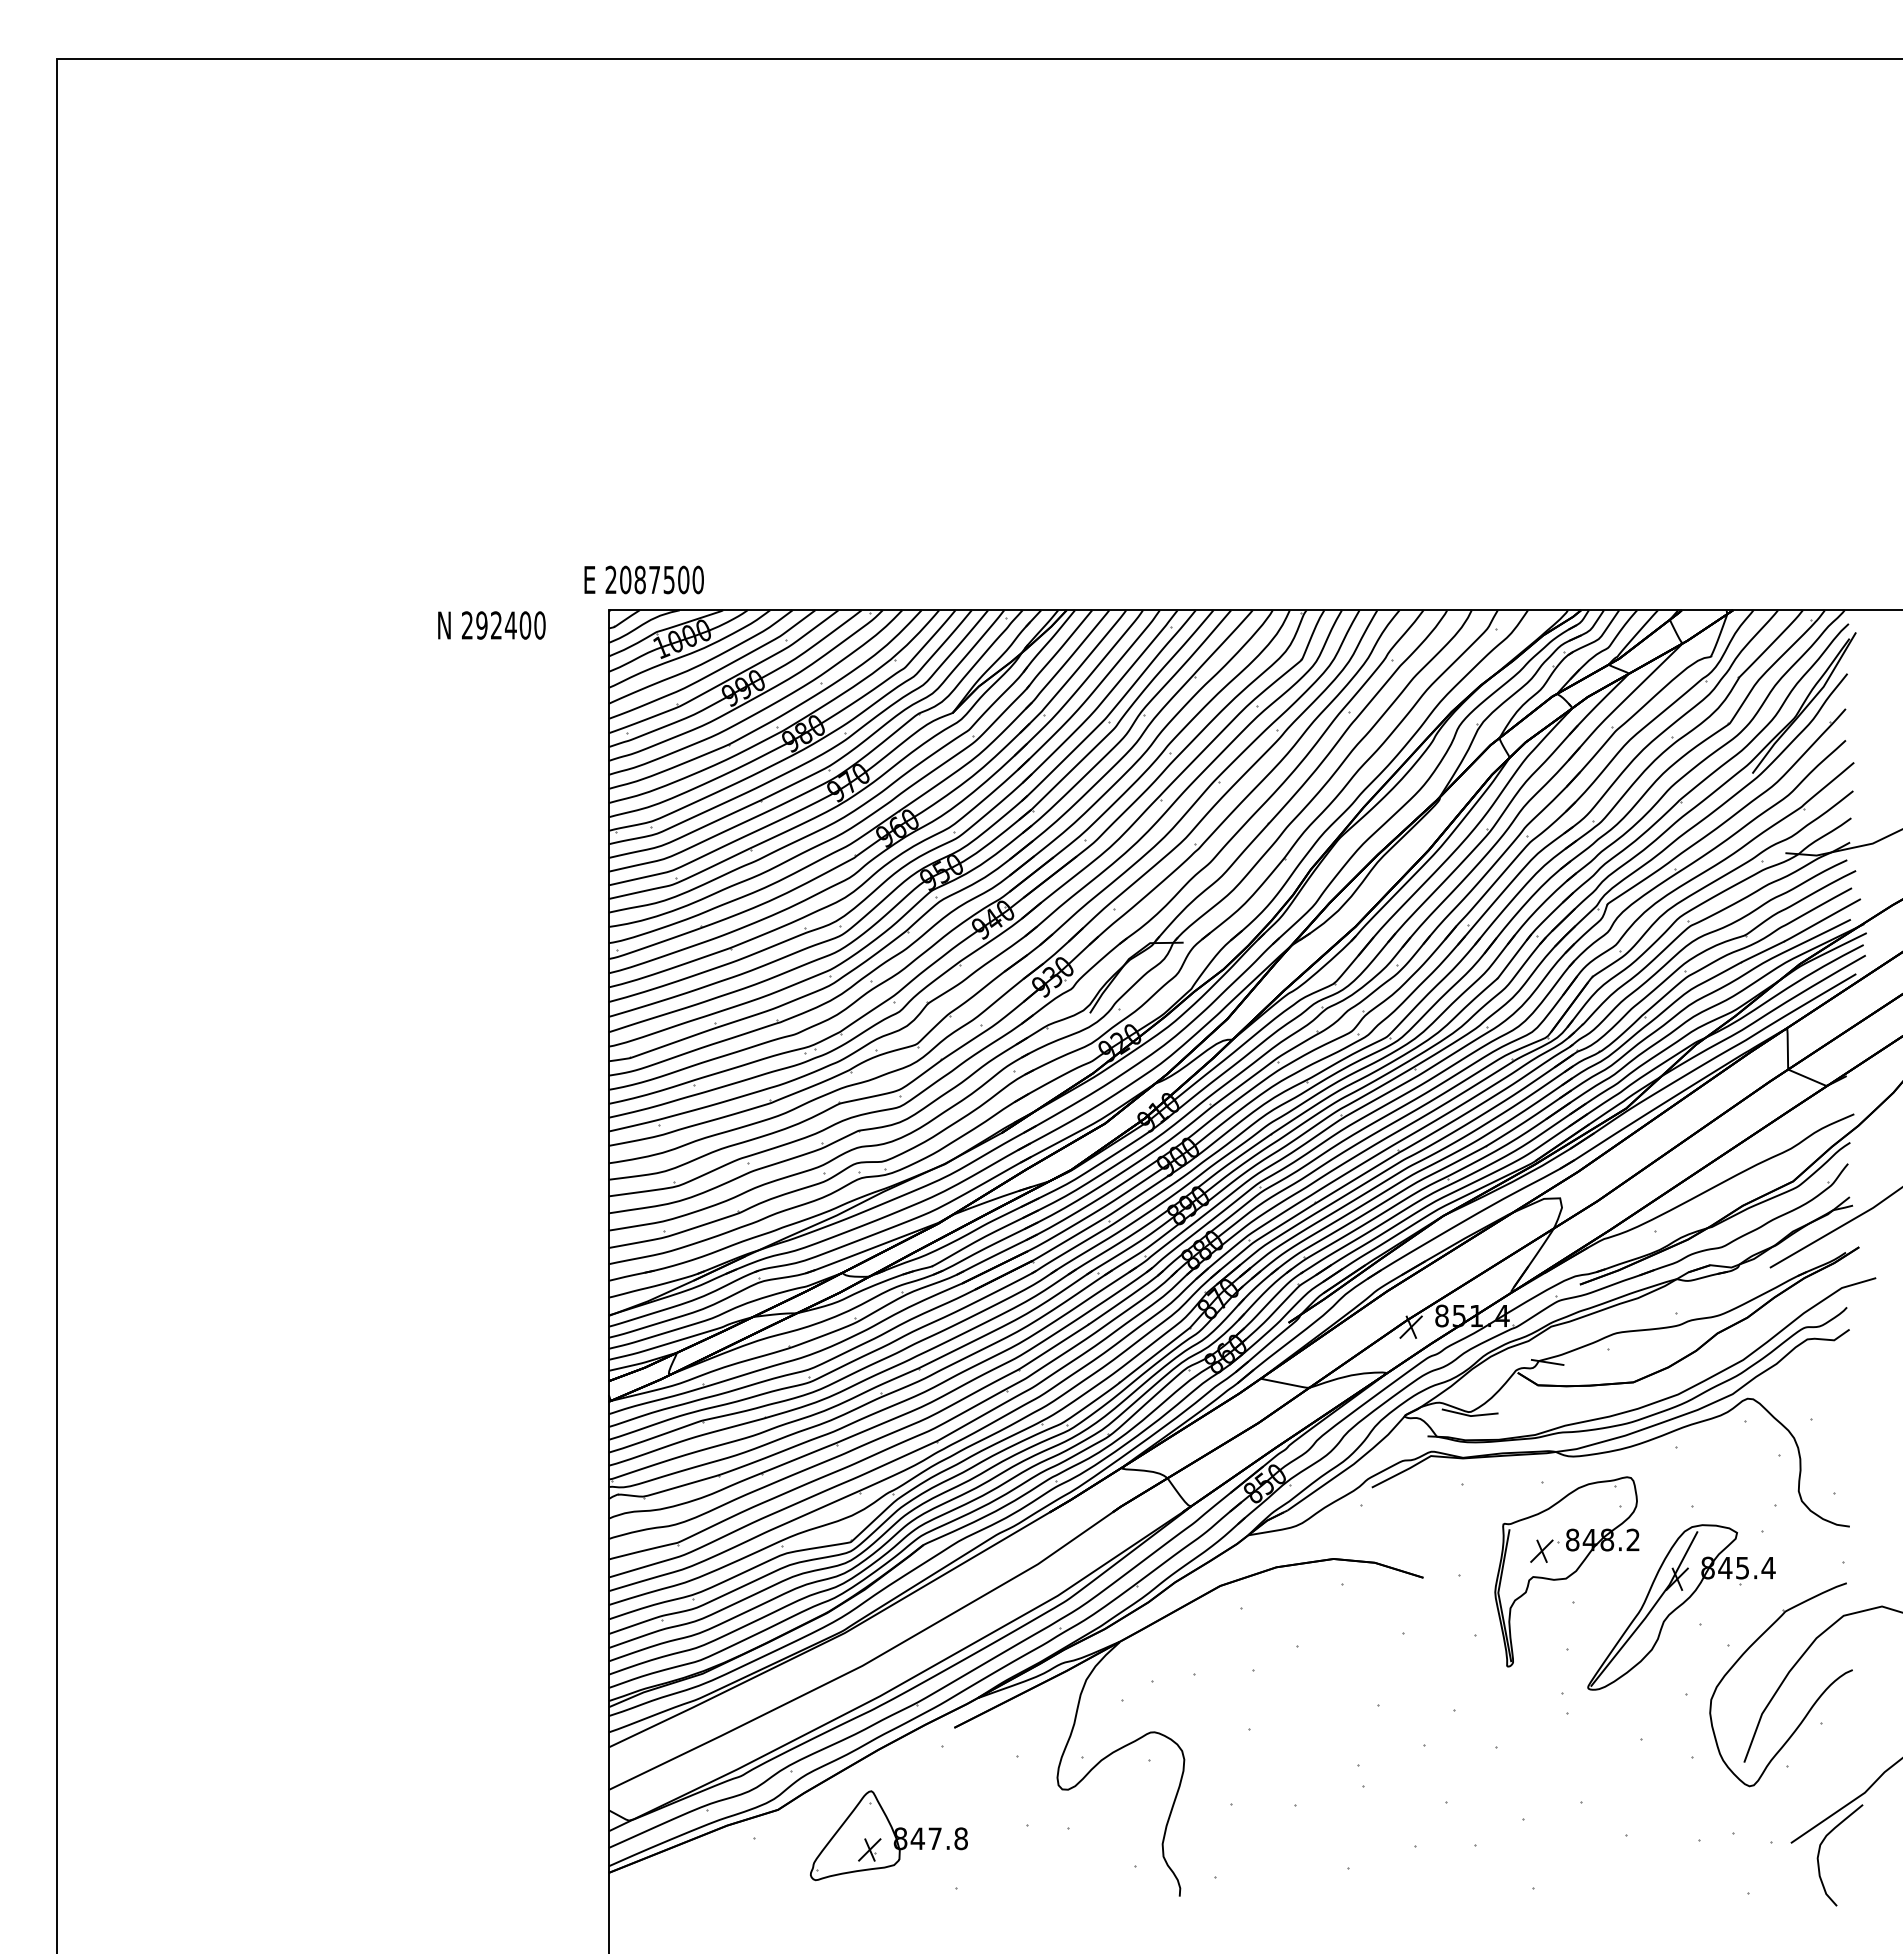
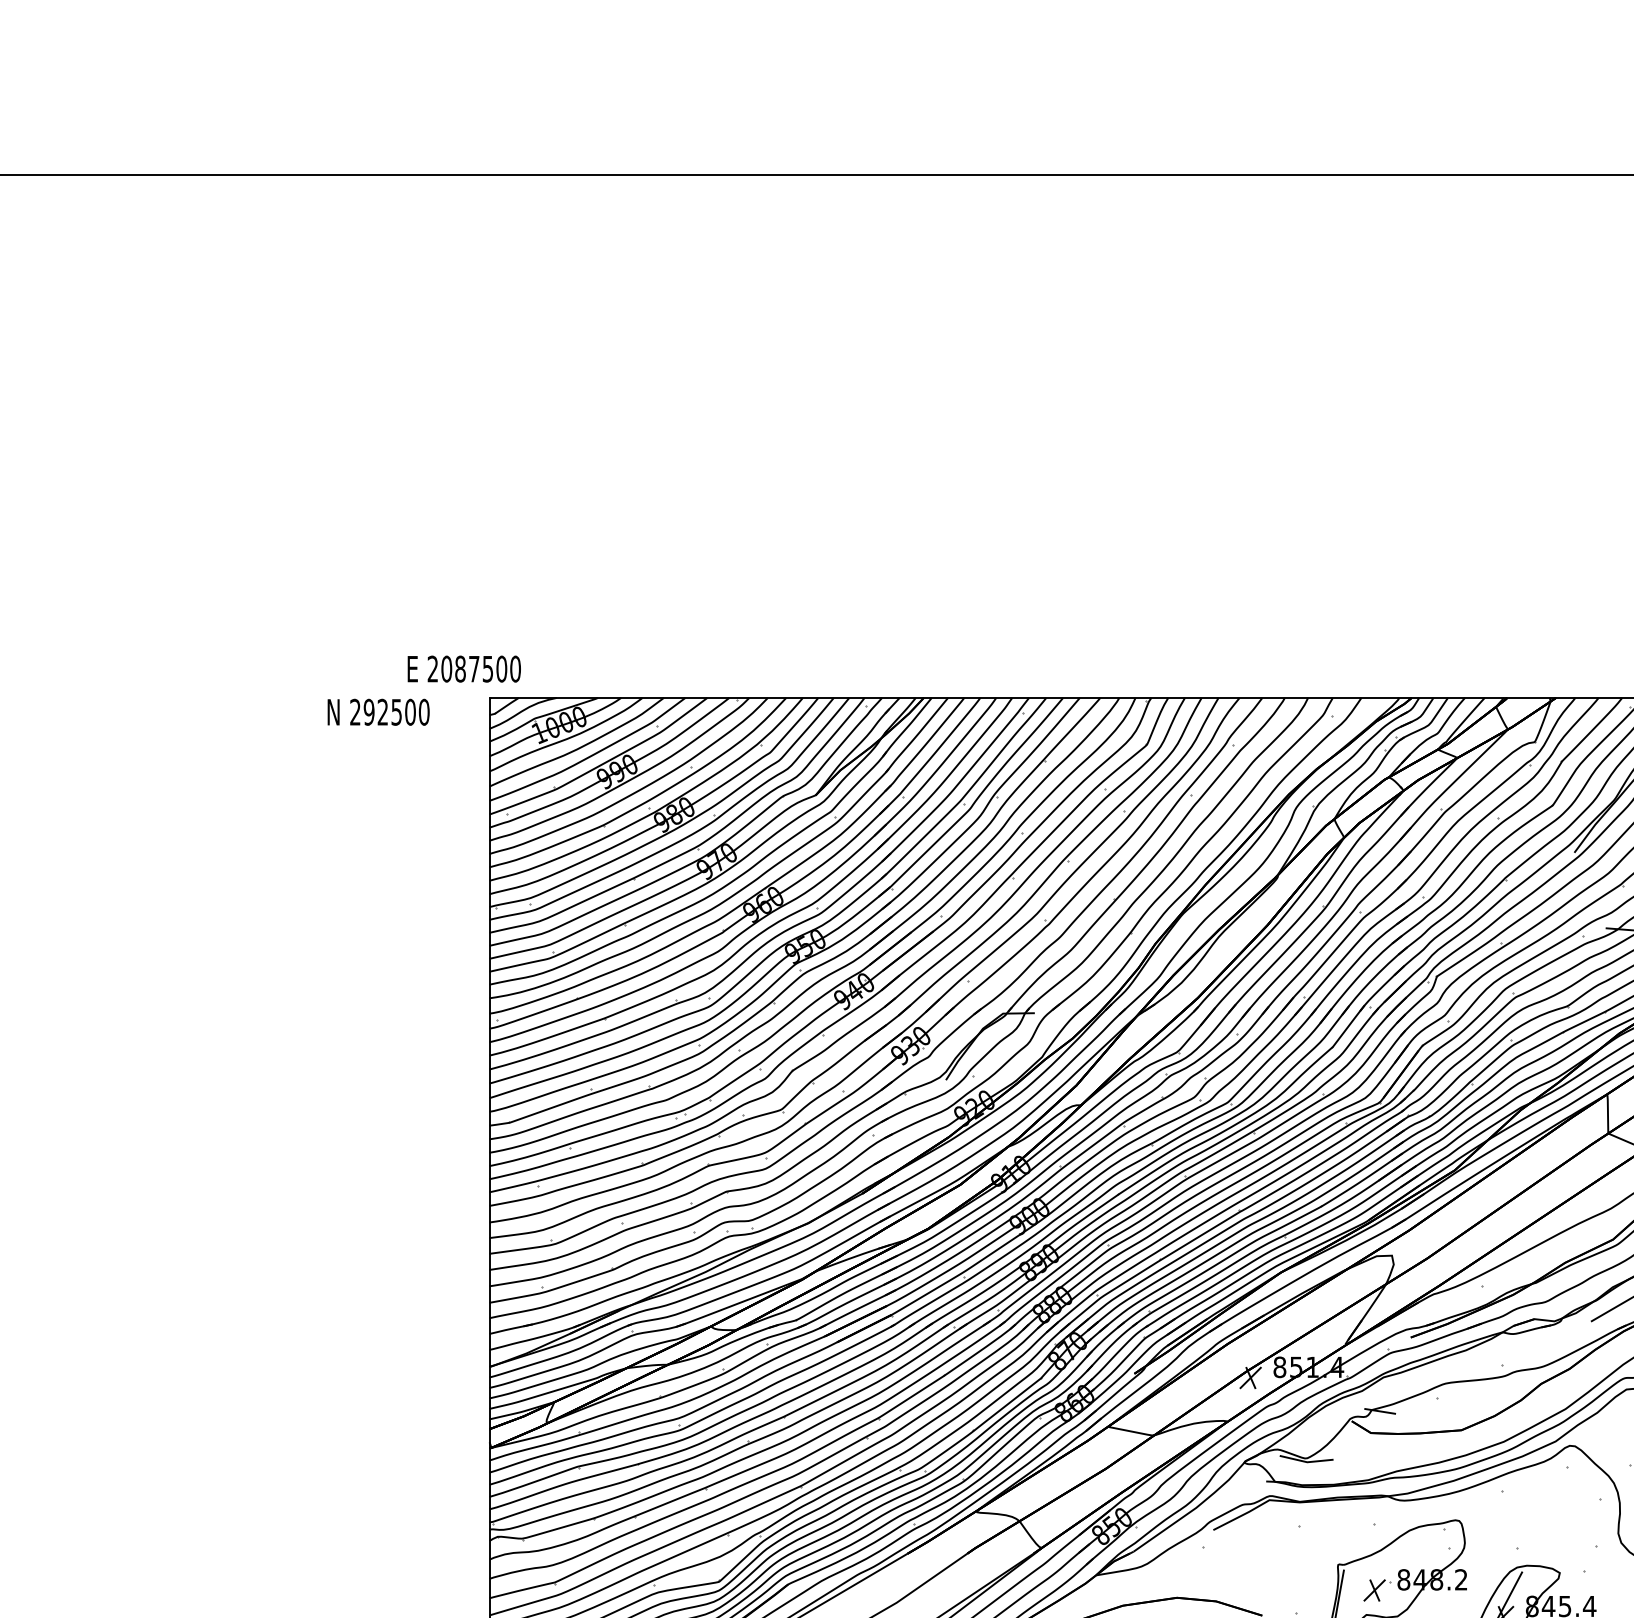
text: (643, 579) -> (463, 668), moved
text: (510, 625) -> (396, 712), 292400 -> 292500

